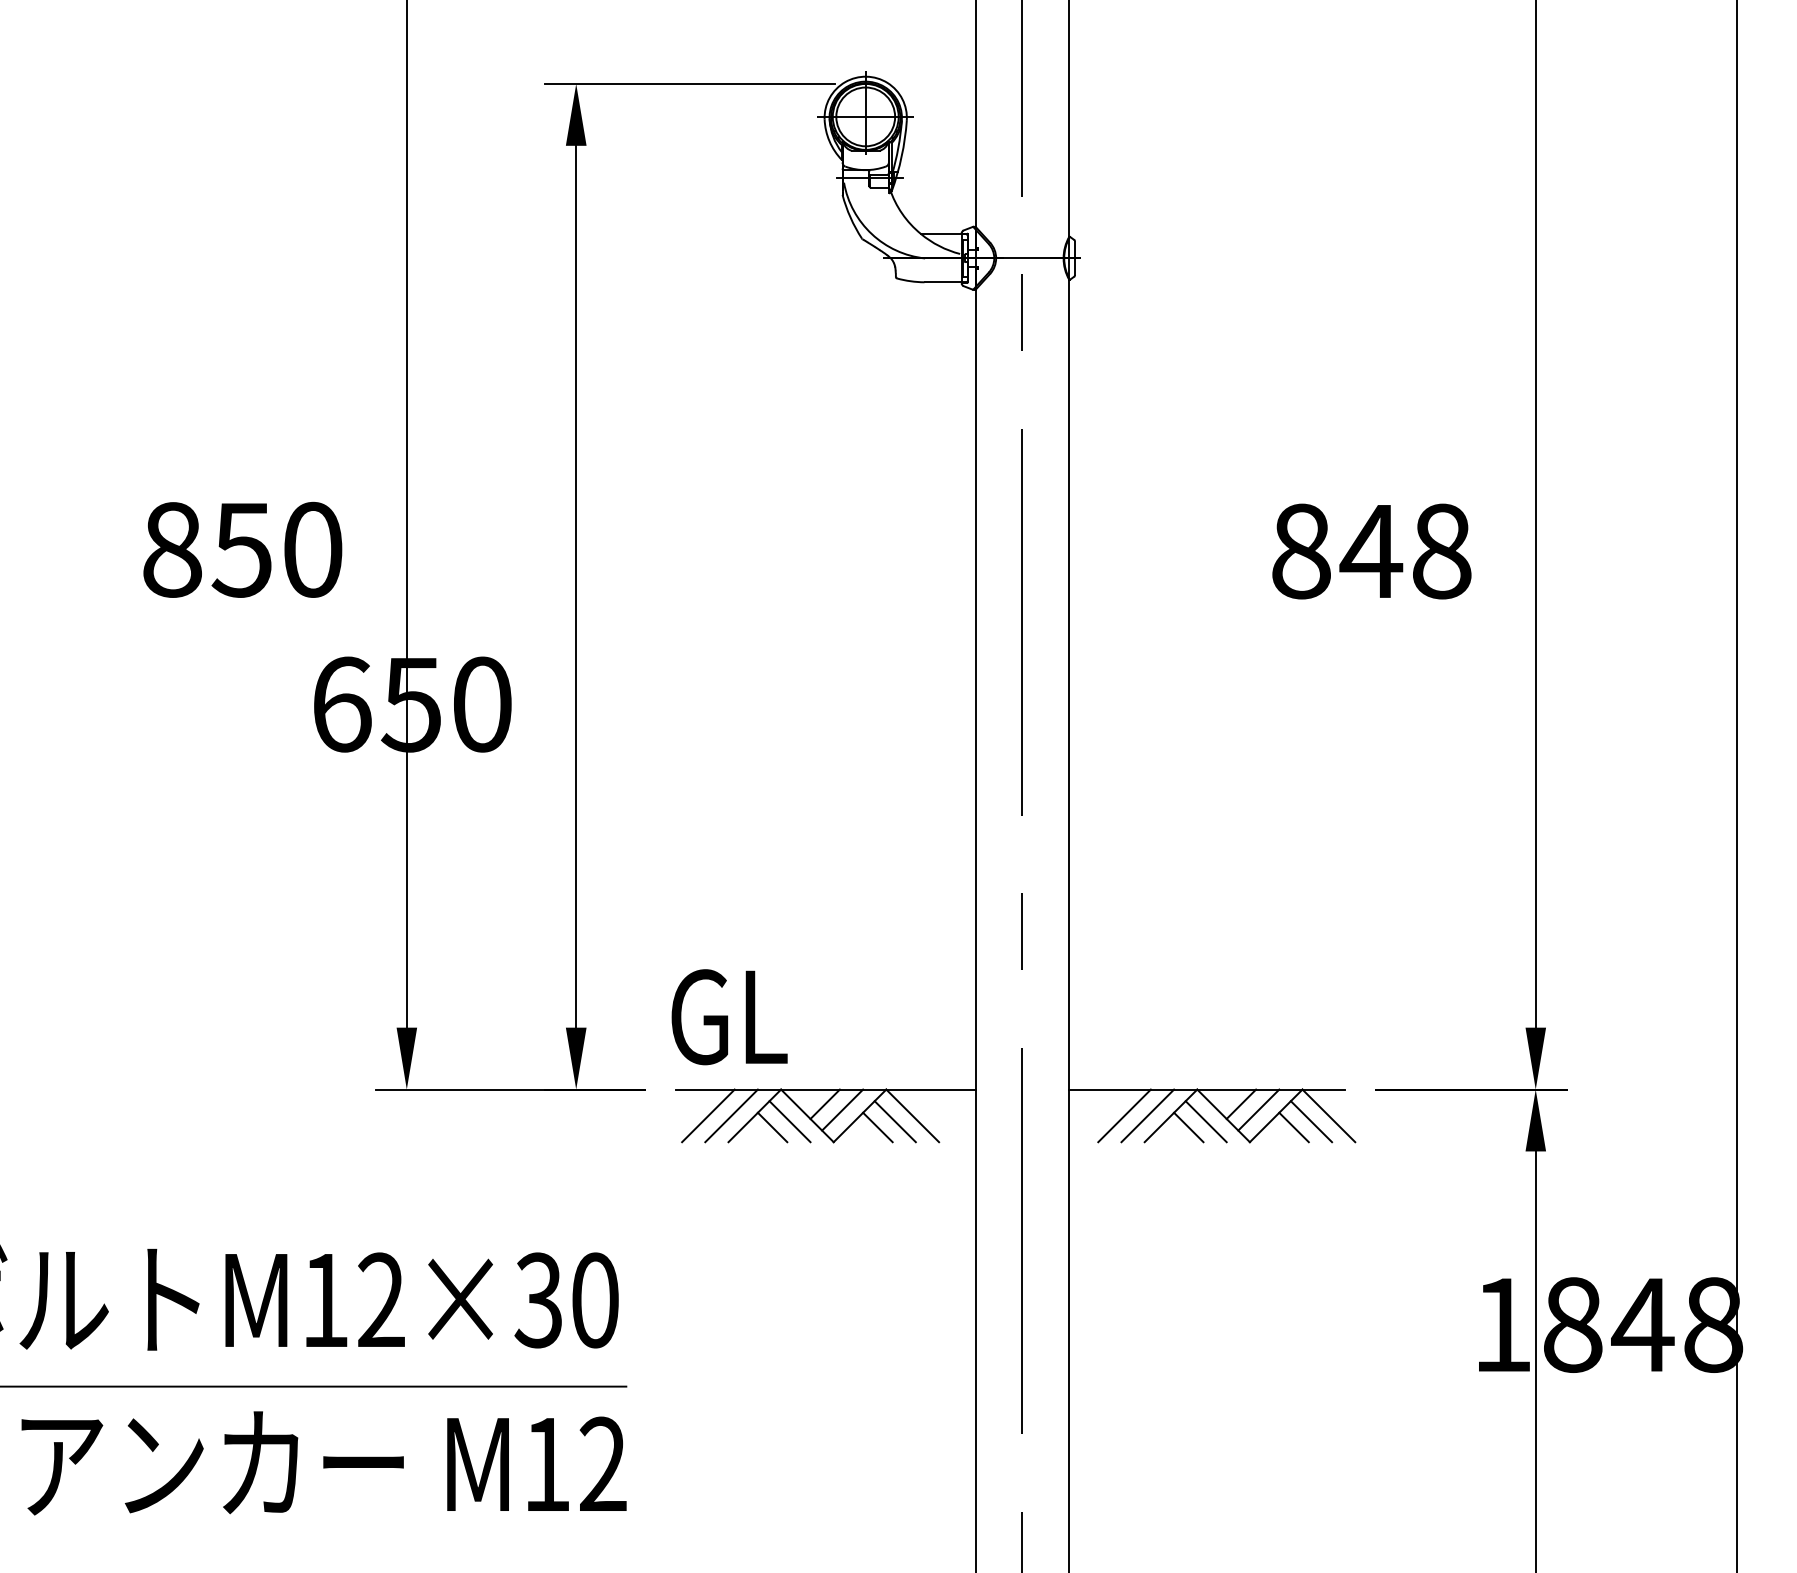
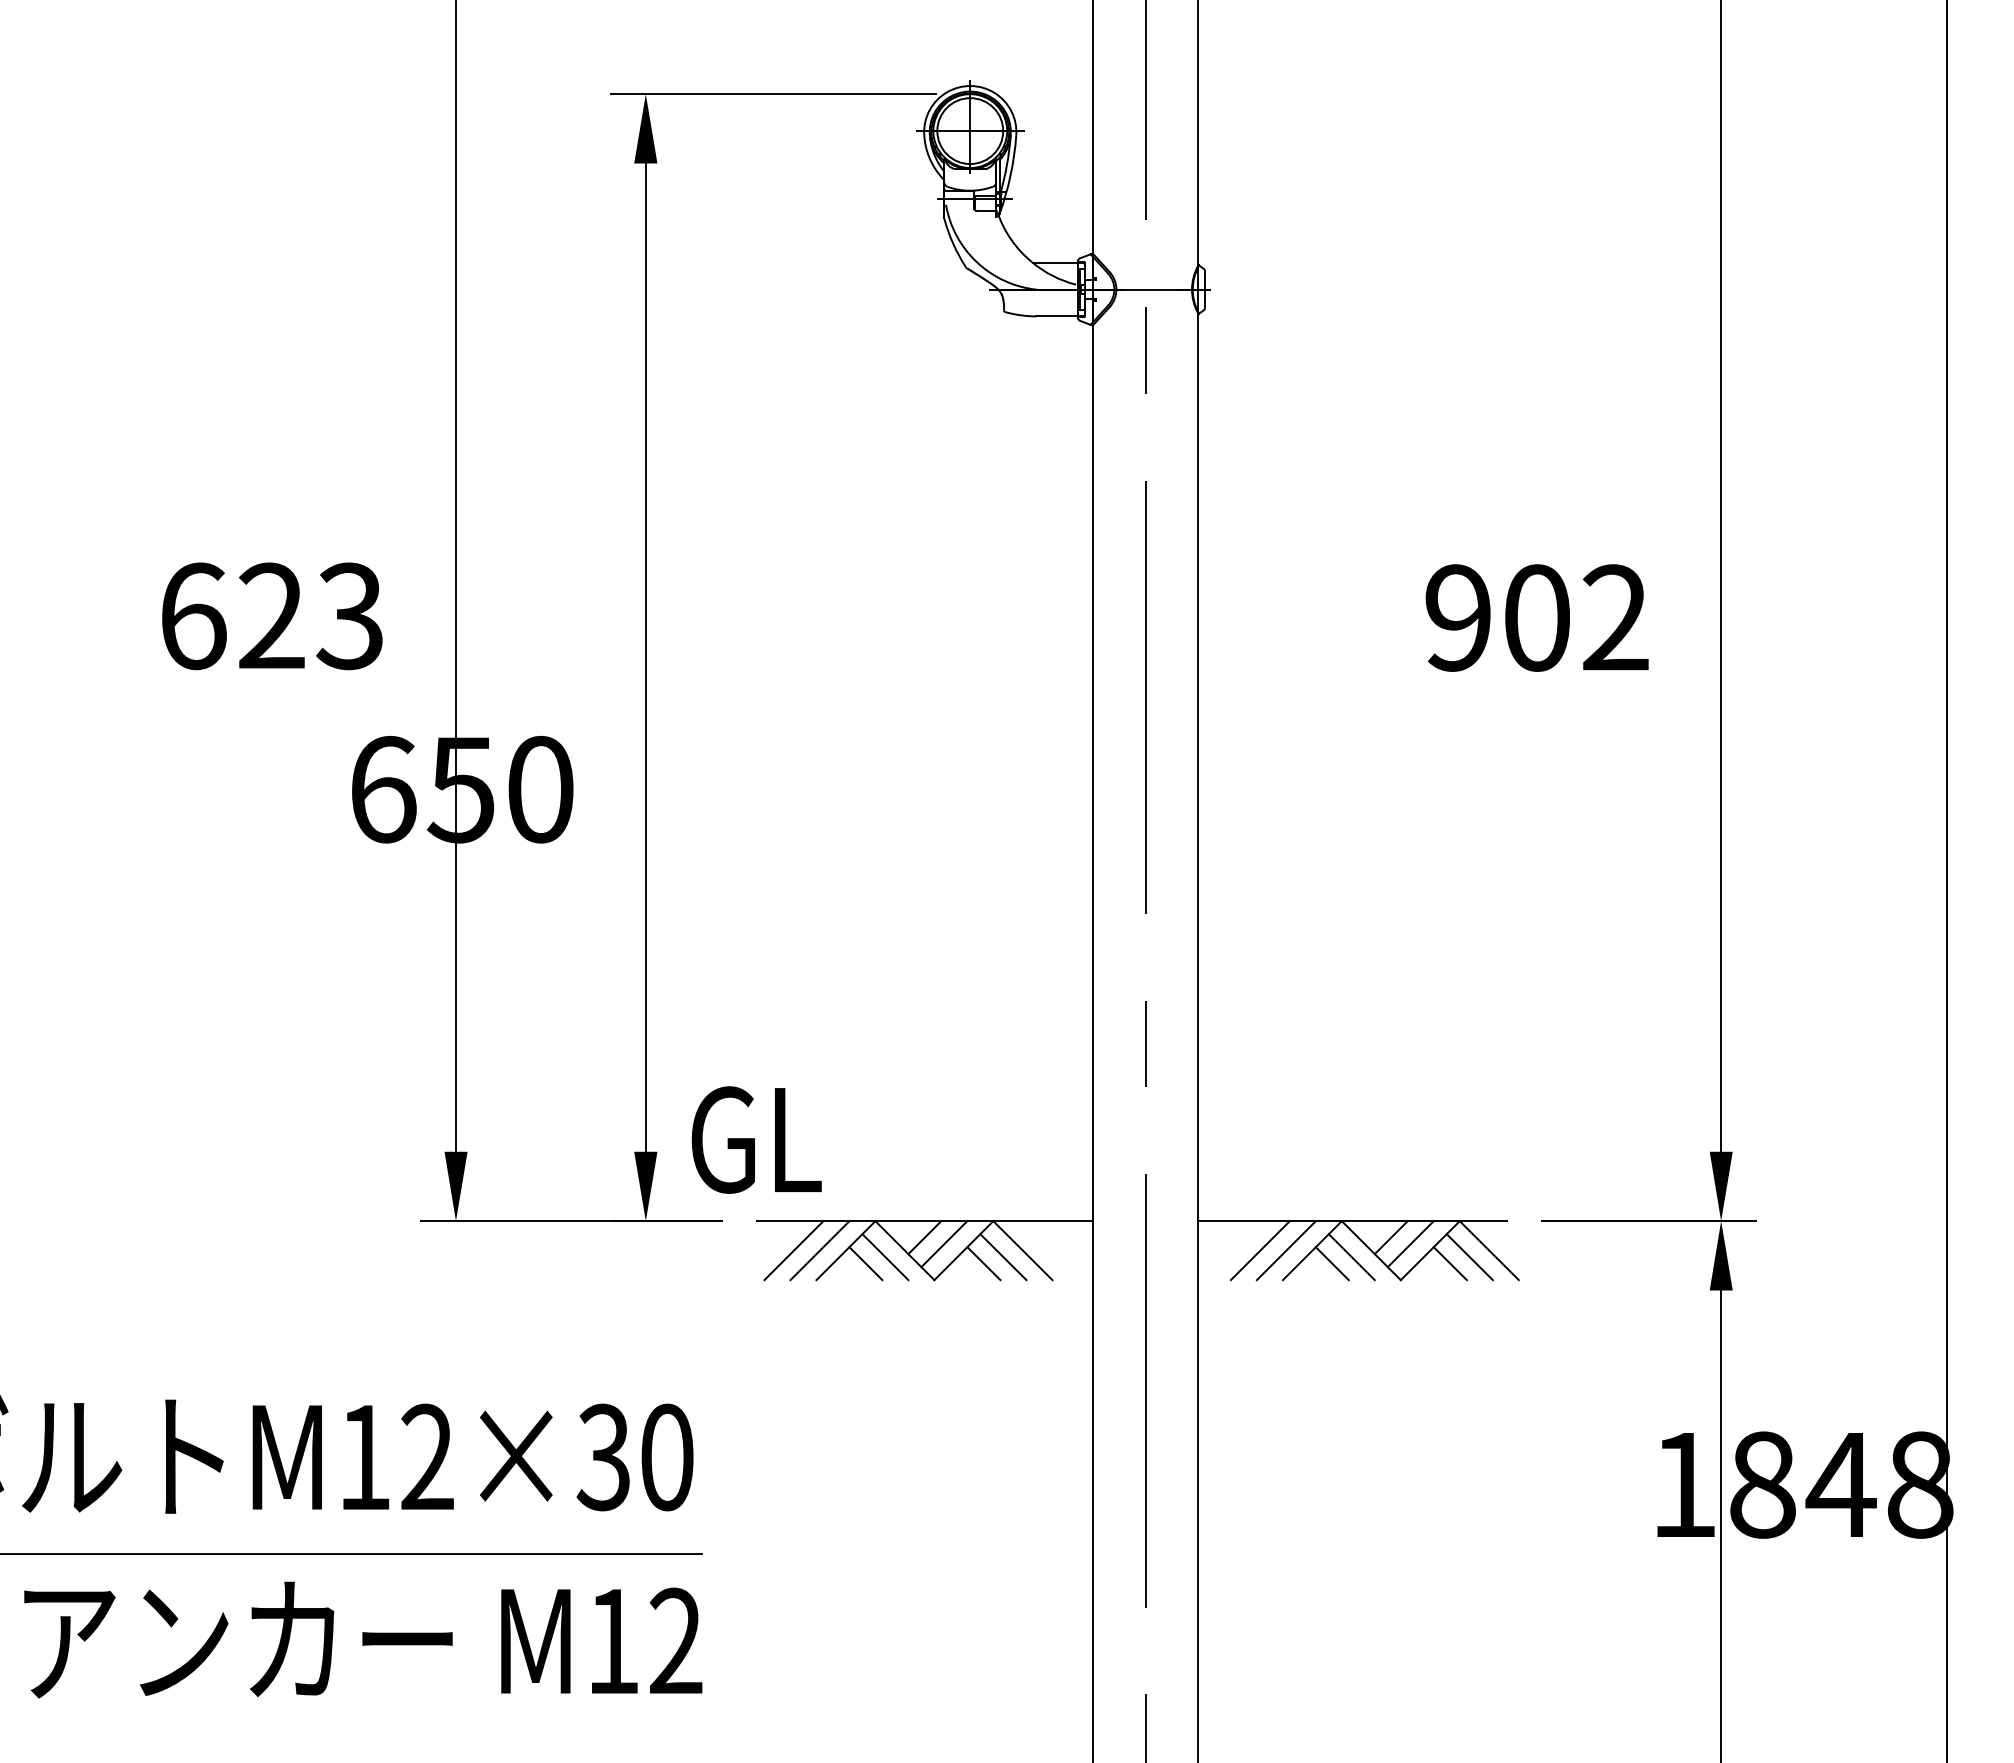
text: (242, 550) -> (271, 616), 850 -> 623
text: (1371, 550) -> (1537, 617), 848 -> 902
text: (729, 1016) -> (756, 1139), moved

